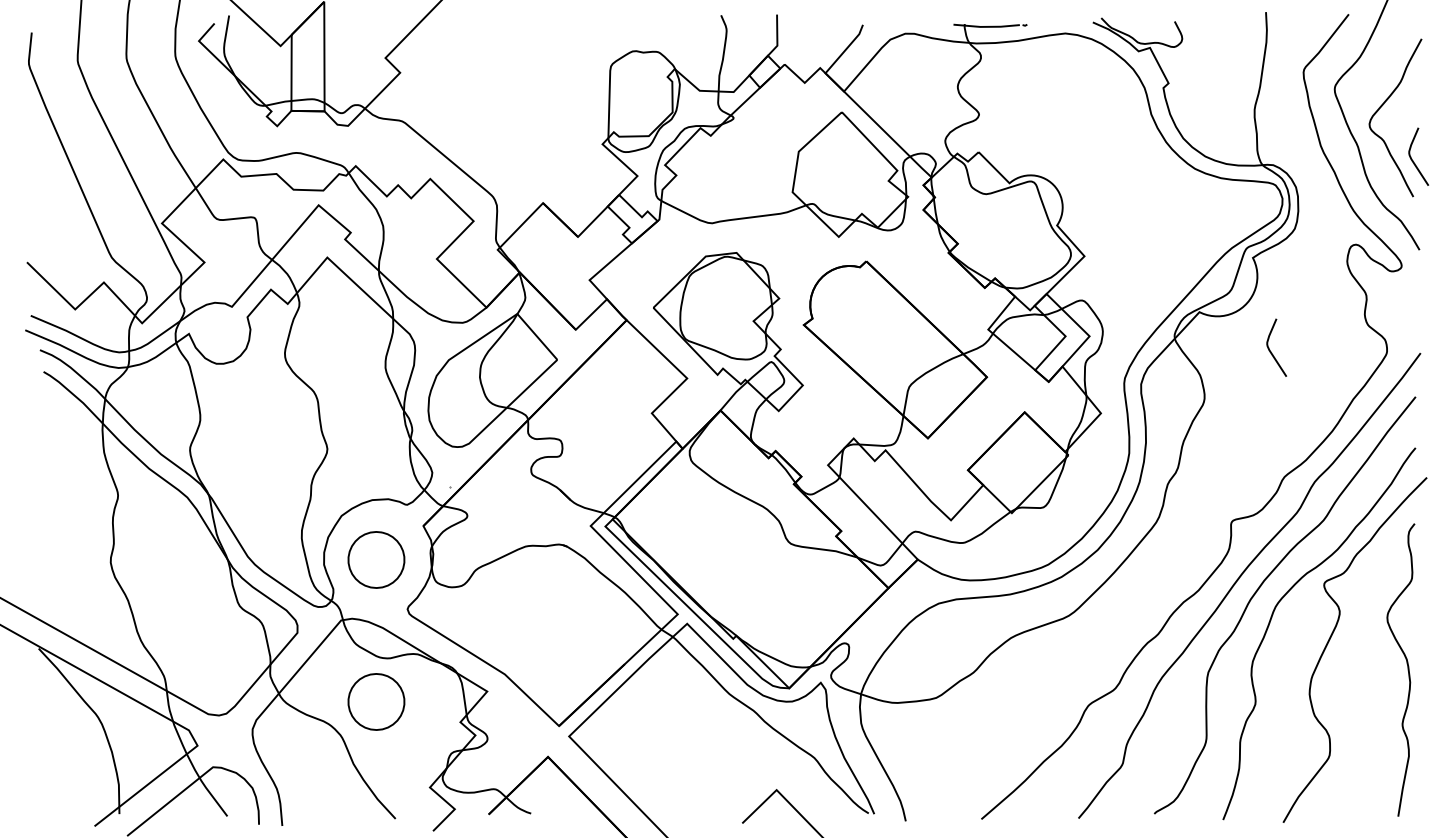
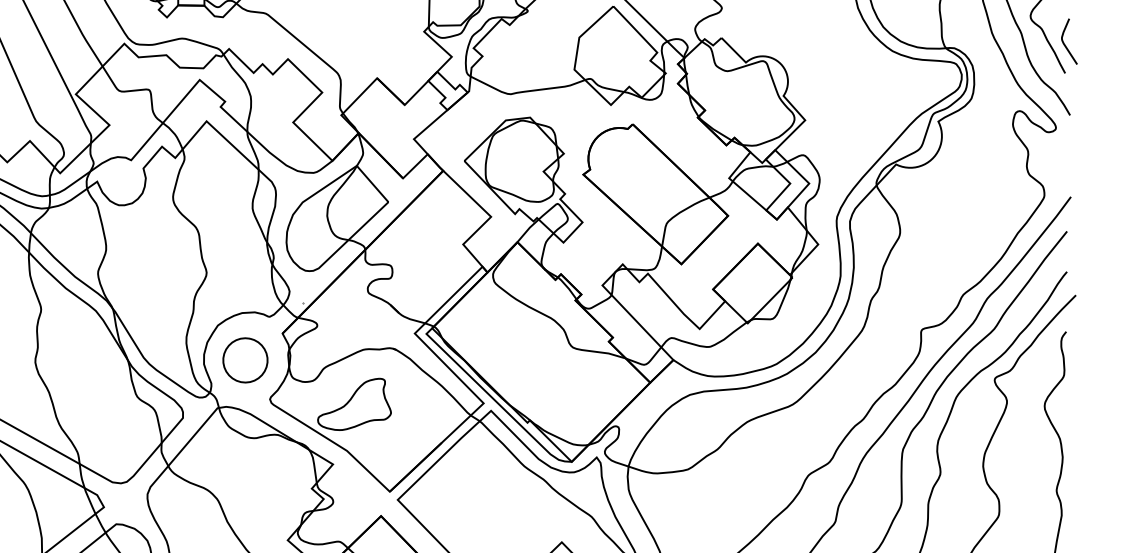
curve: (1270, 349) -> (952, 193), removed
part: (514, 615) -> (354, 404), added
part: (376, 701) -> (245, 472), removed

